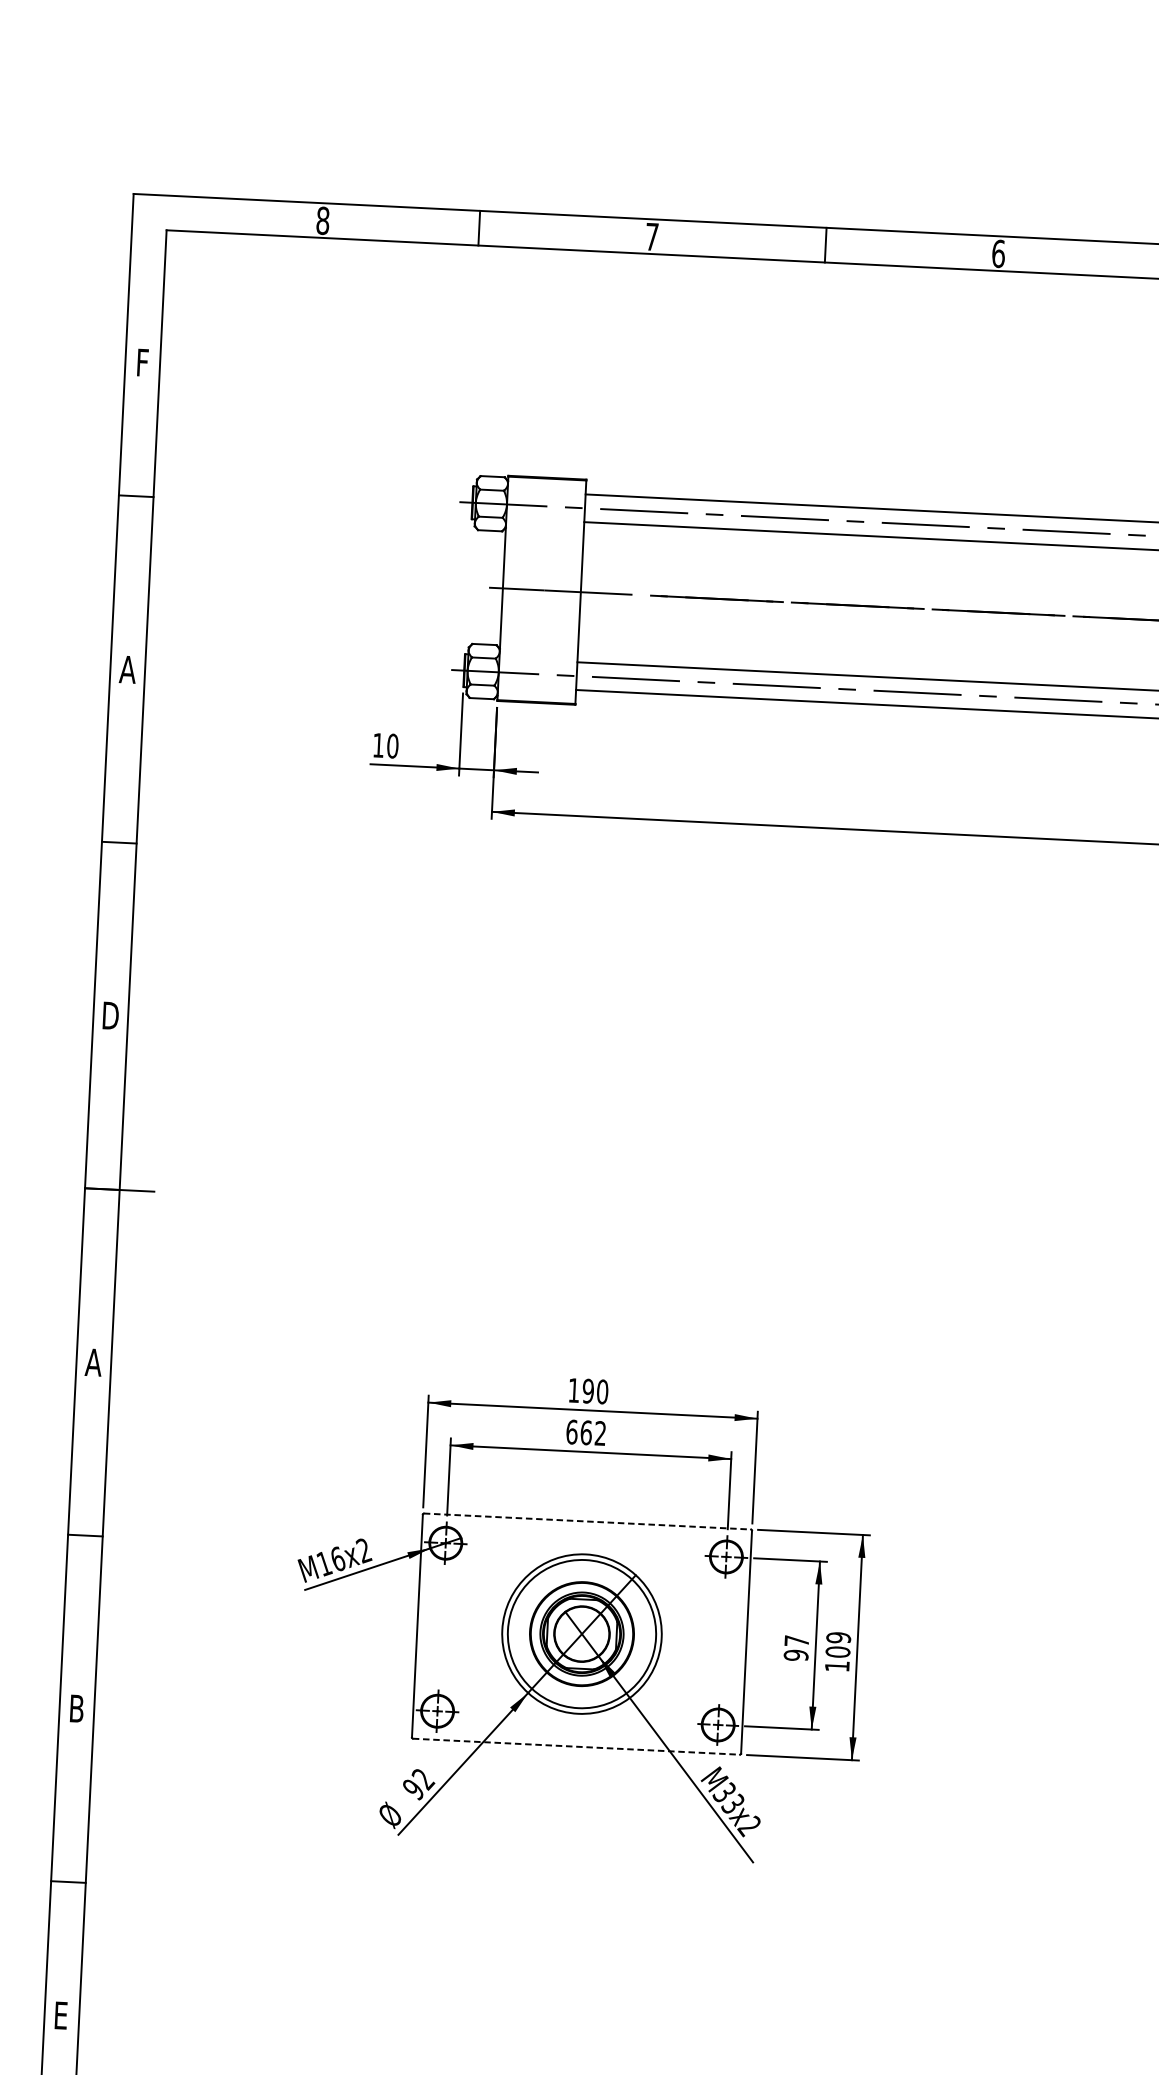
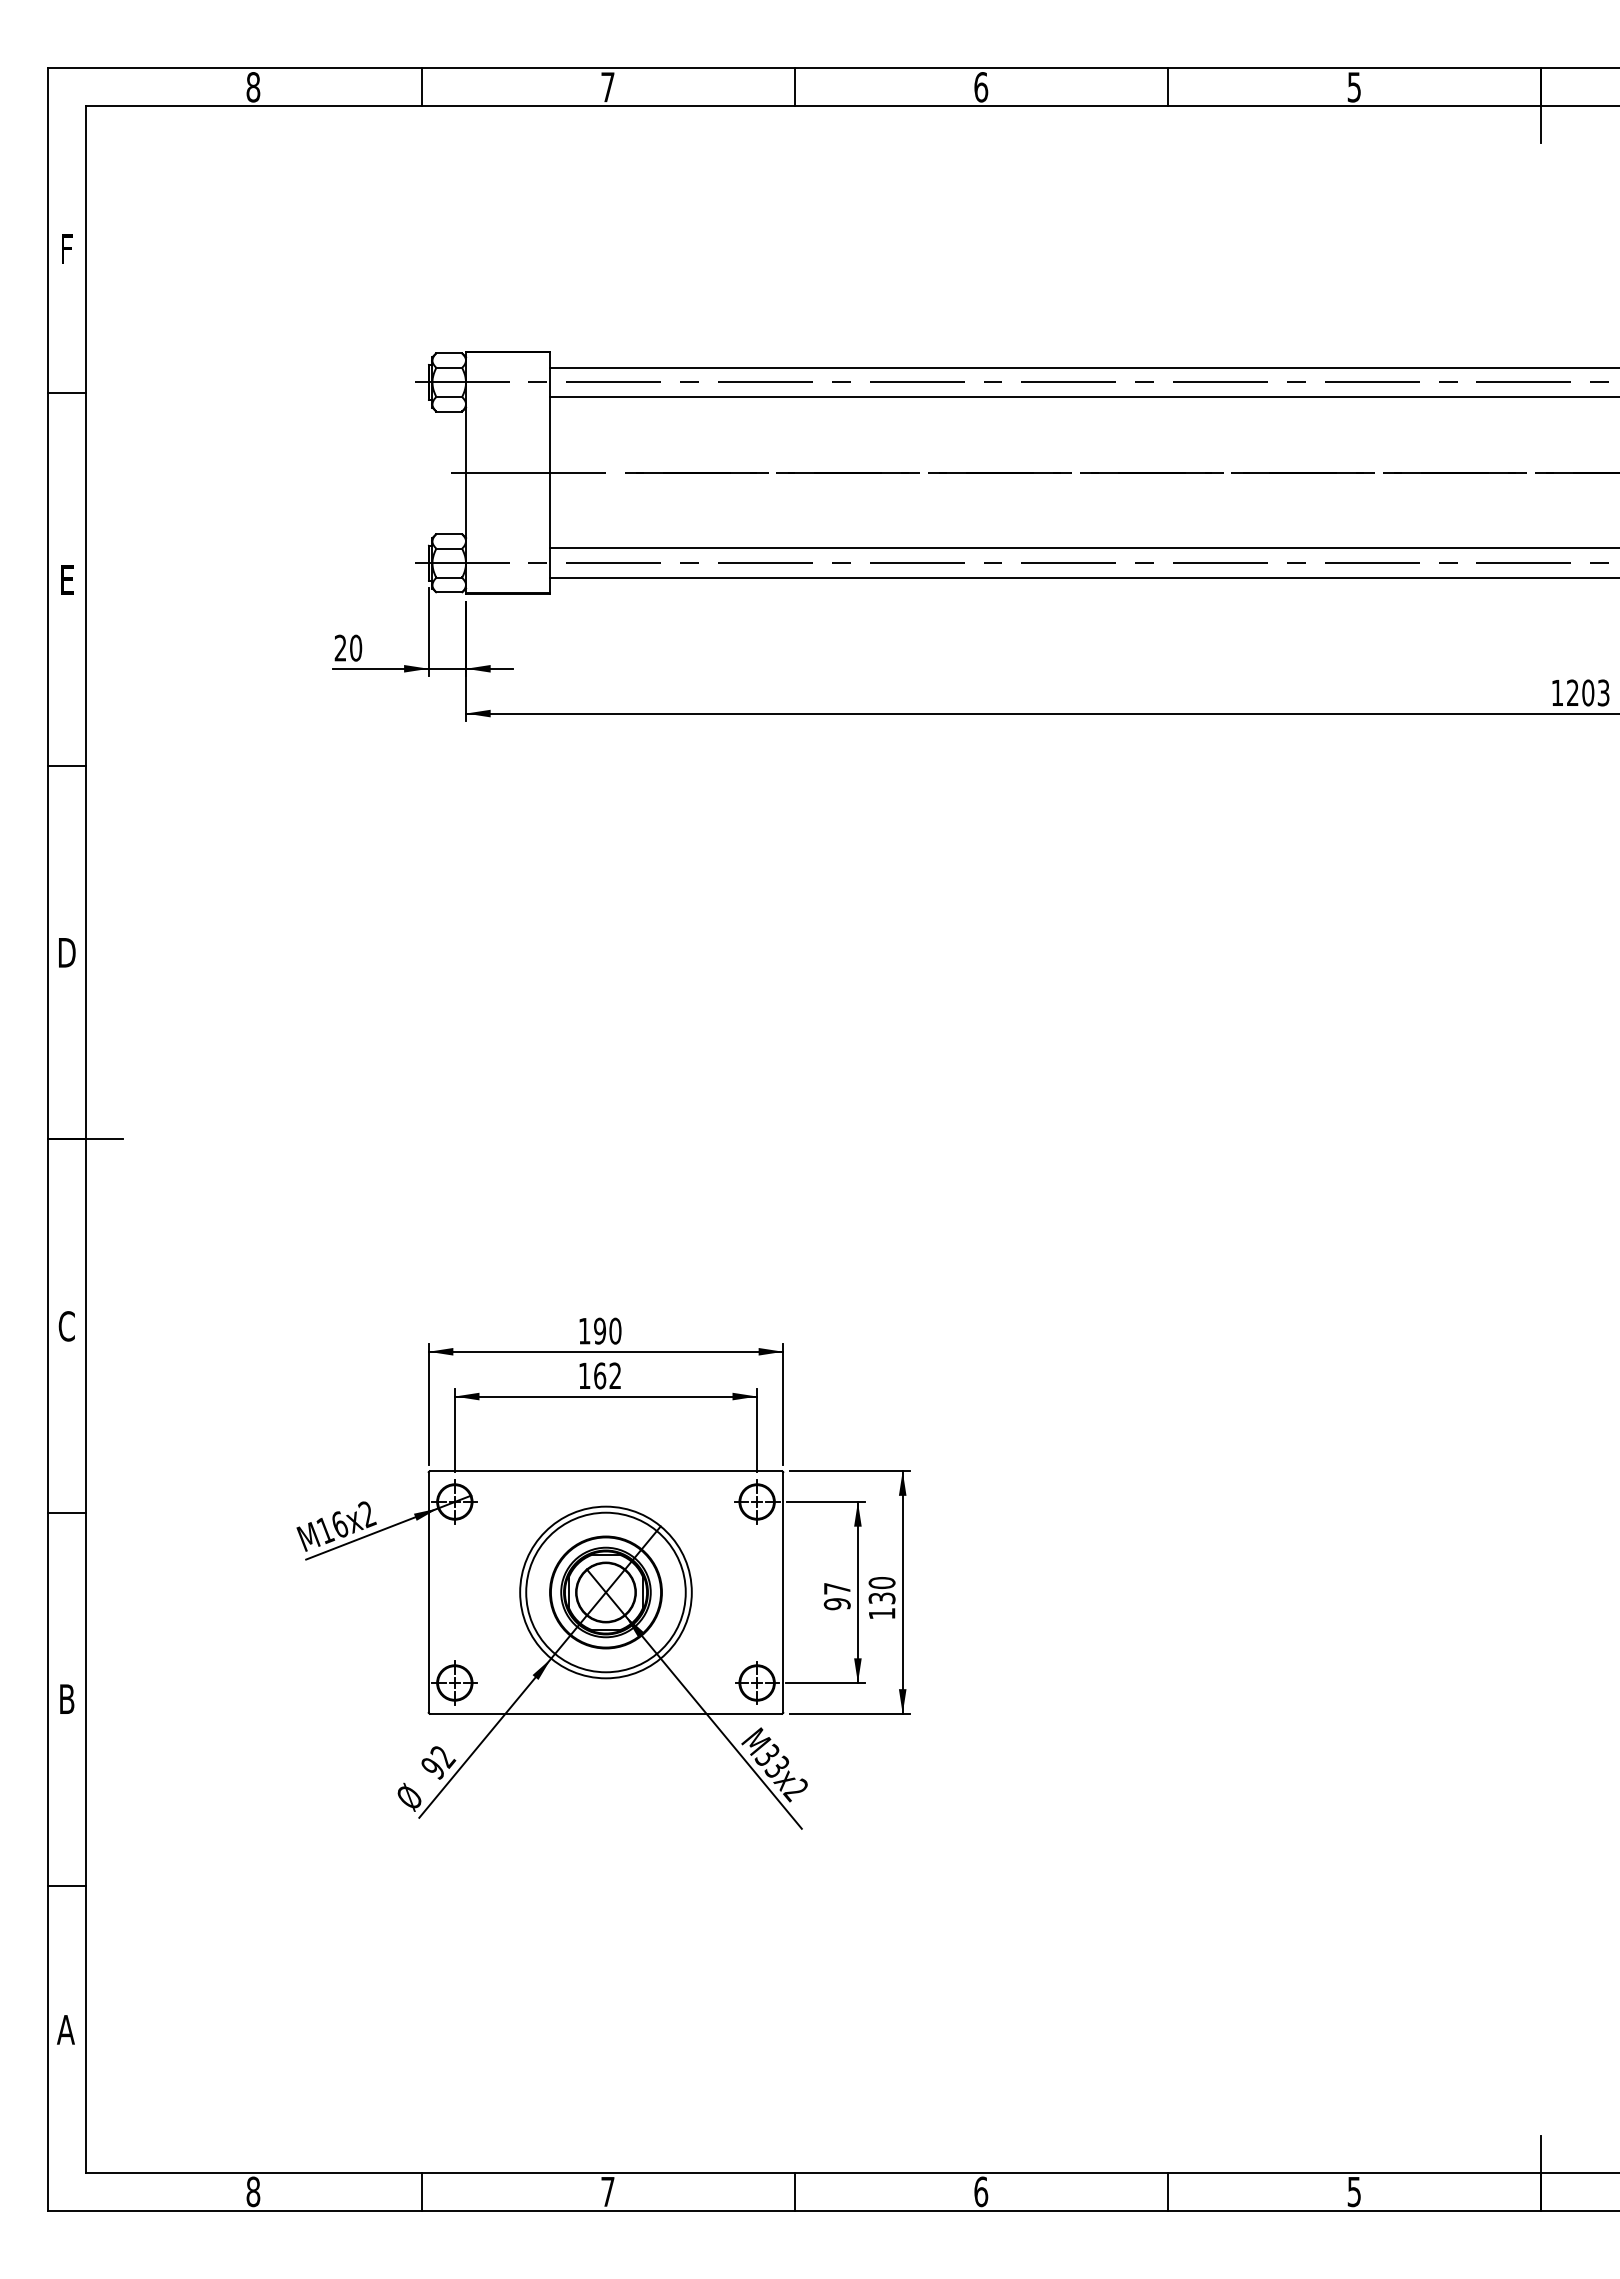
text: (128, 669) -> (67, 579), A -> E
text: (378, 744) -> (340, 647), 10 -> 20
text: (93, 1362) -> (66, 1326), A -> C
text: (571, 1431) -> (584, 1375), 662 -> 162
line: (587, 1521) -> (606, 1471), dashed -> solid
text: (837, 1644) -> (881, 1590), 109 -> 130
line: (576, 1746) -> (606, 1713), dashed -> solid
text: (60, 2015) -> (65, 2029), E -> A

